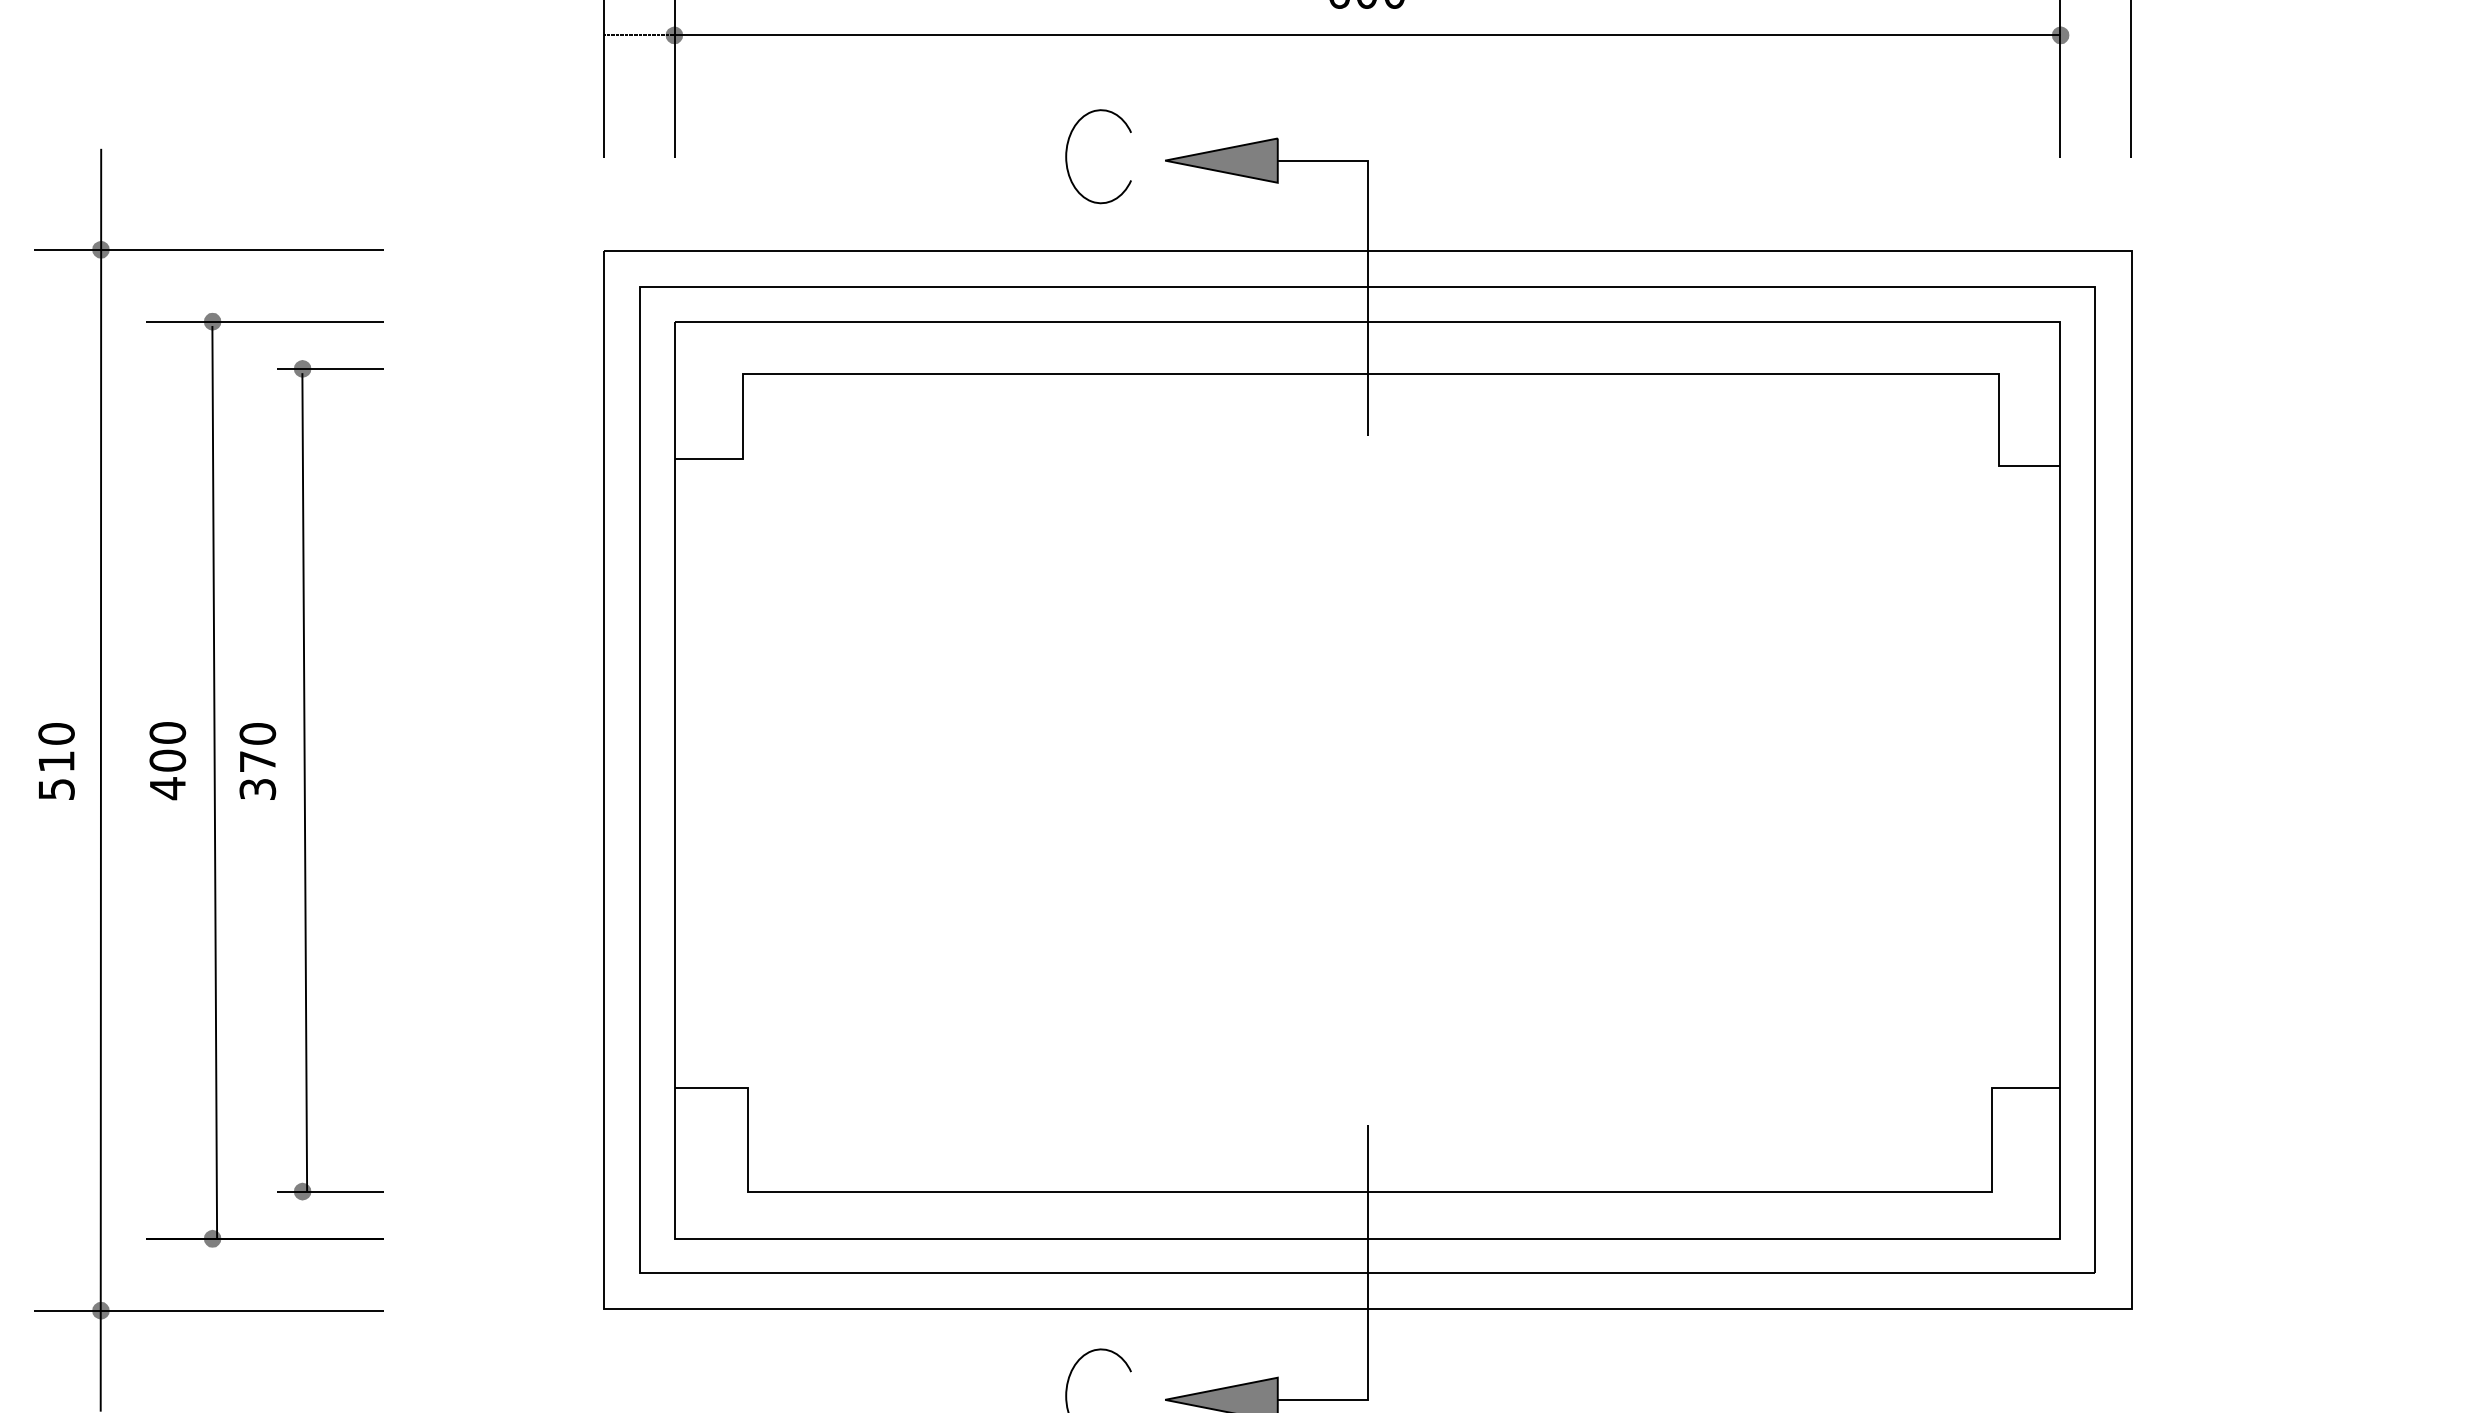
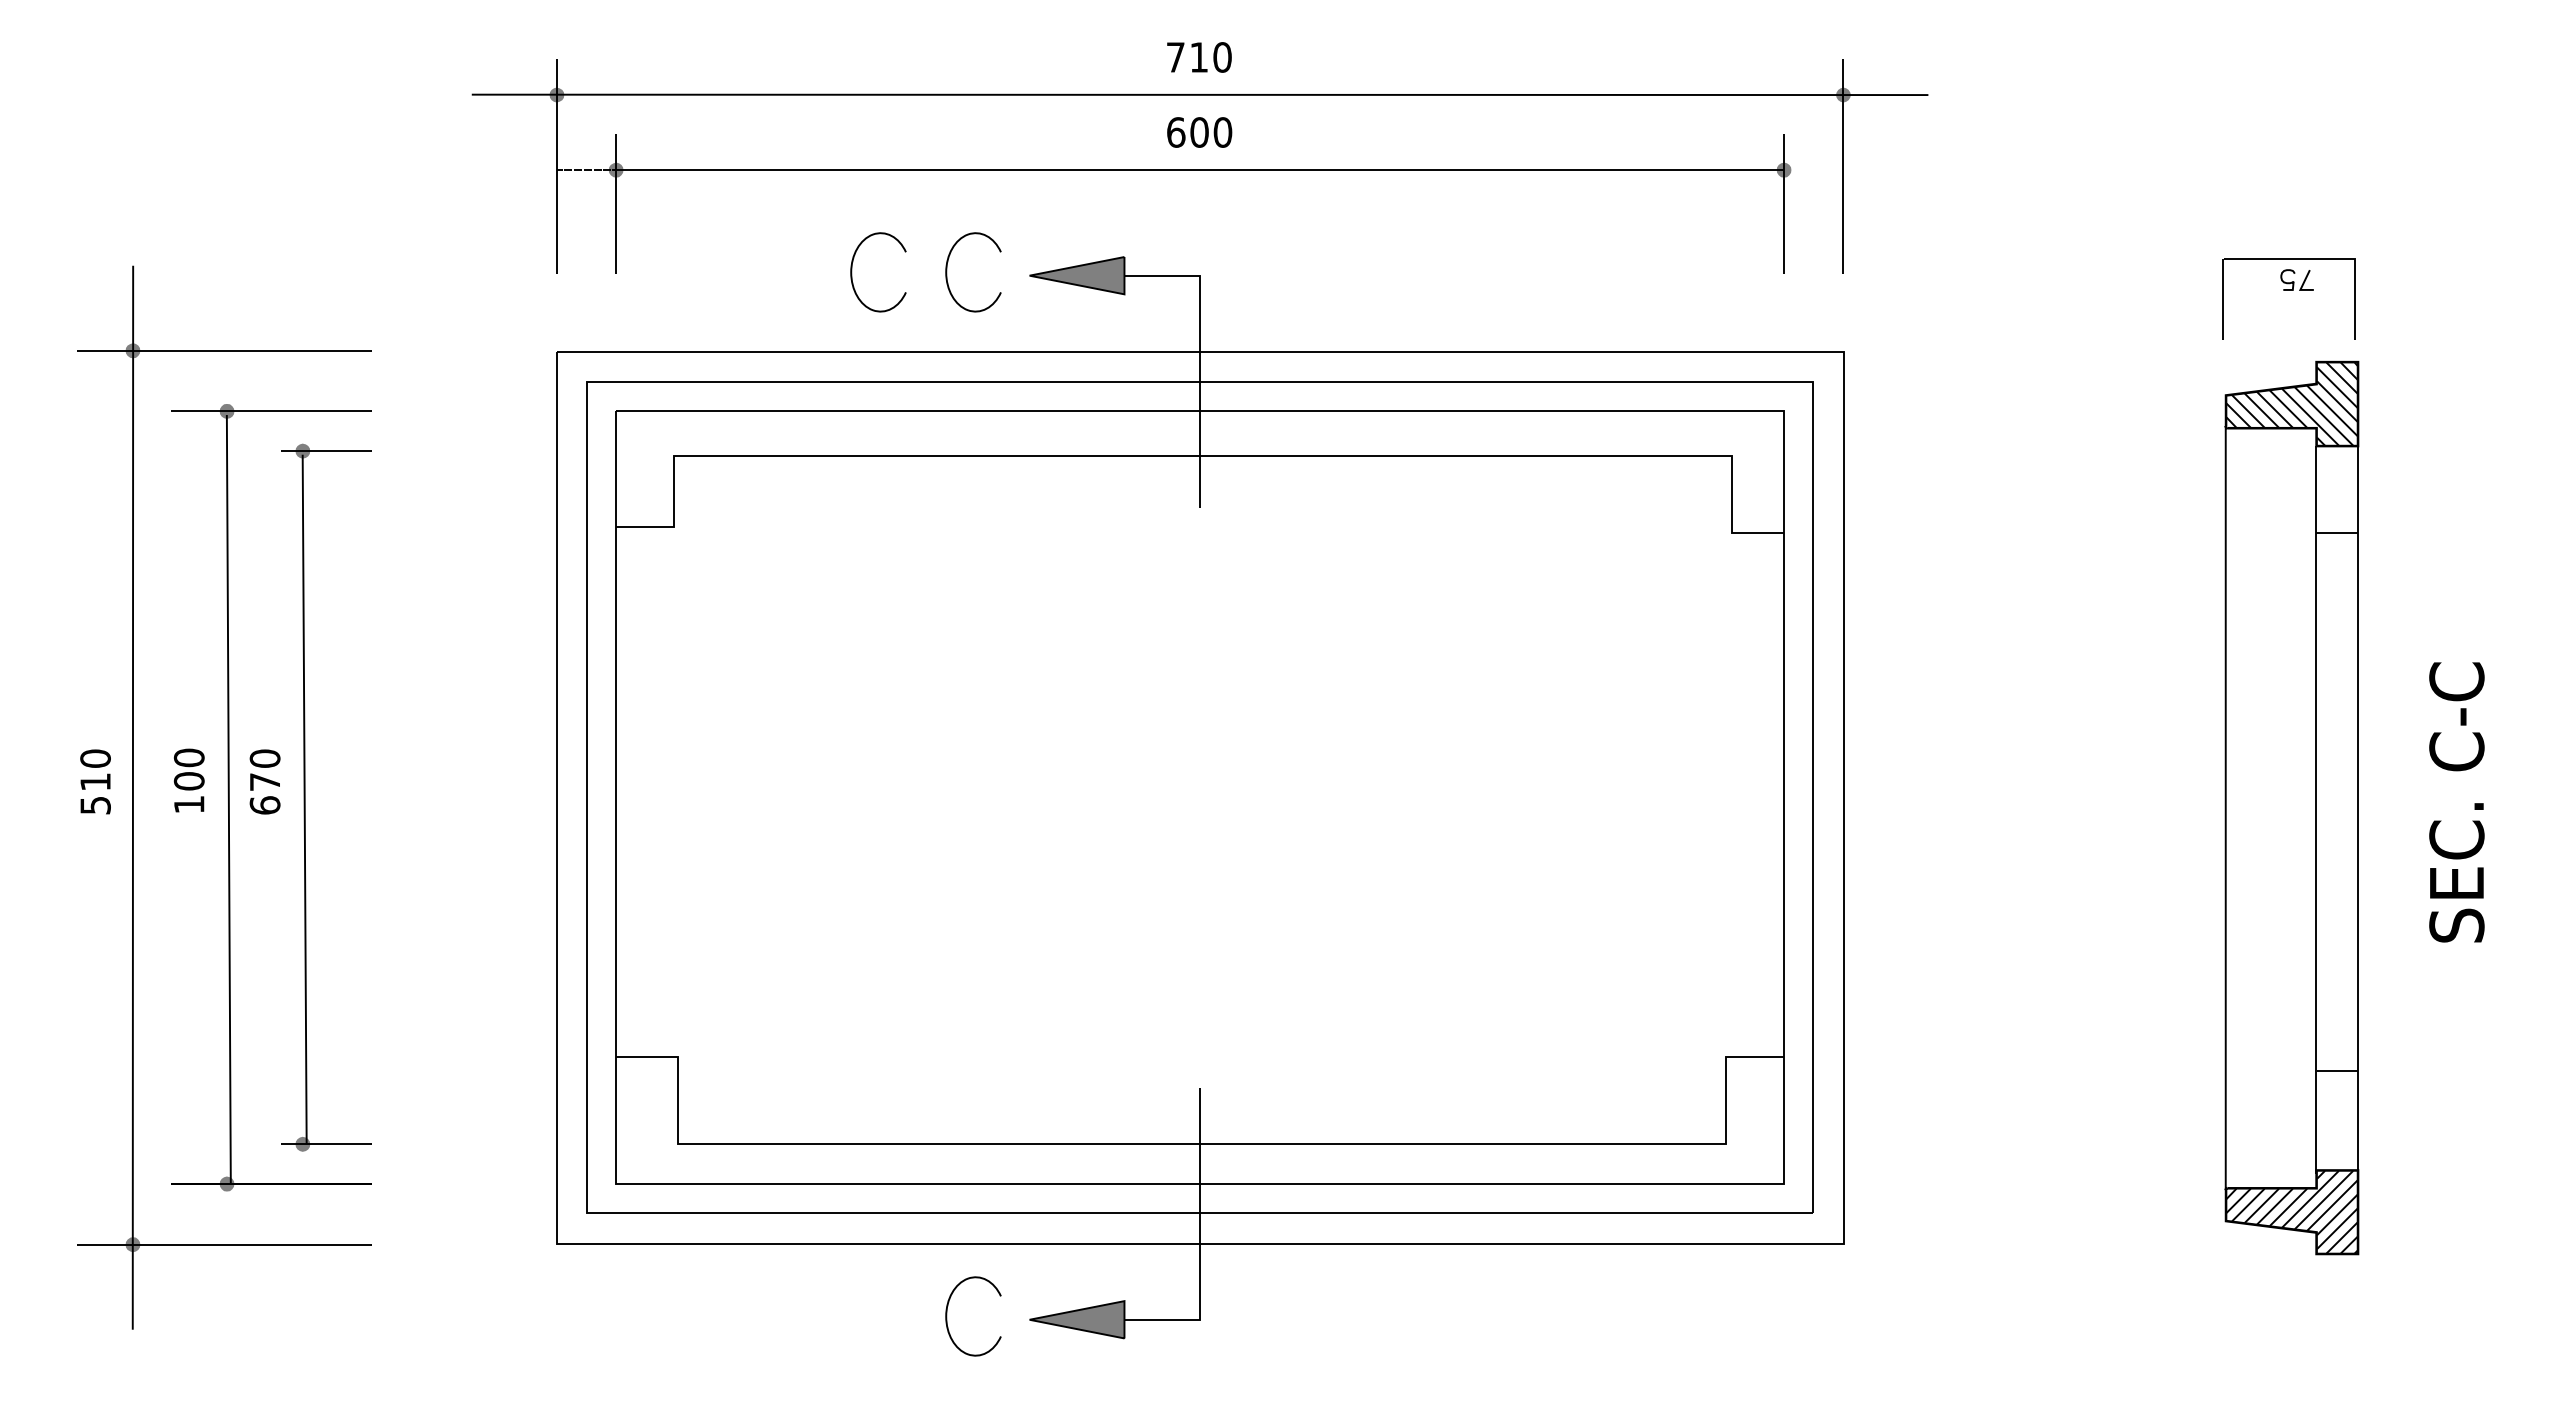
curve: (954, 156) -> (852, 272), added
text: (168, 788) -> (189, 804), 400 -> 100
text: (257, 789) -> (264, 805), 370 -> 670

